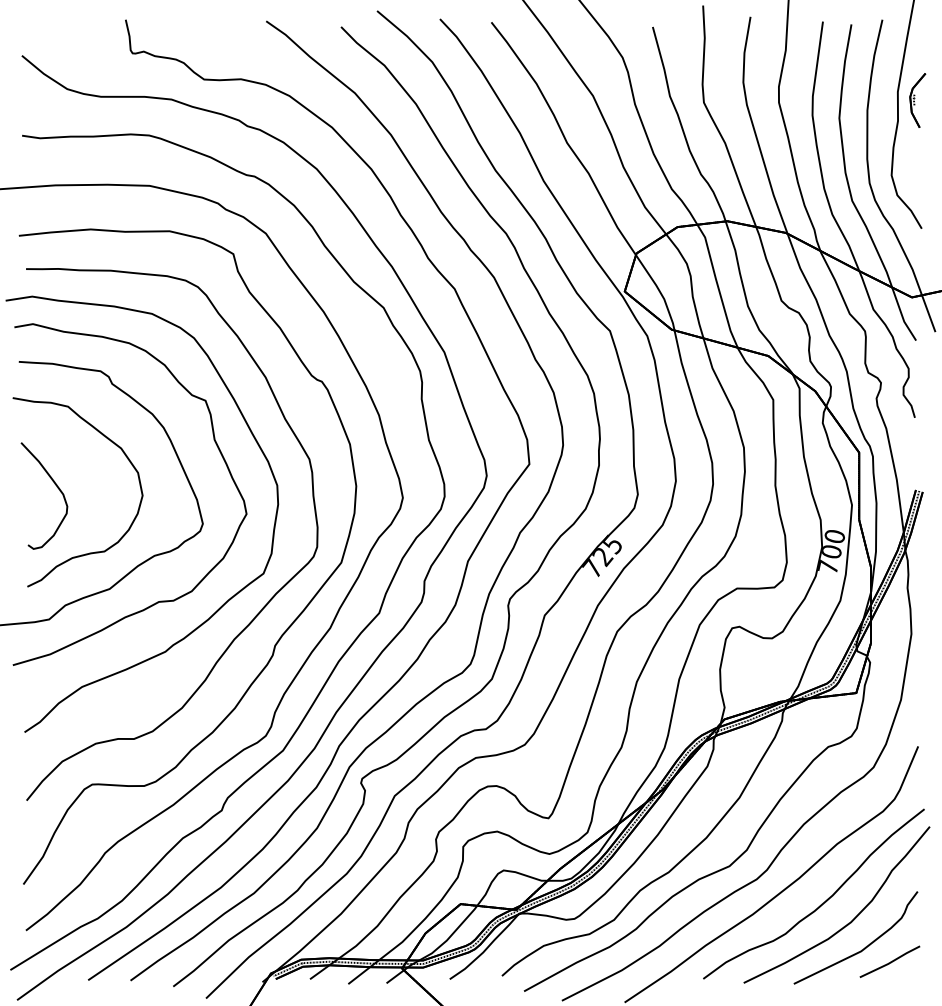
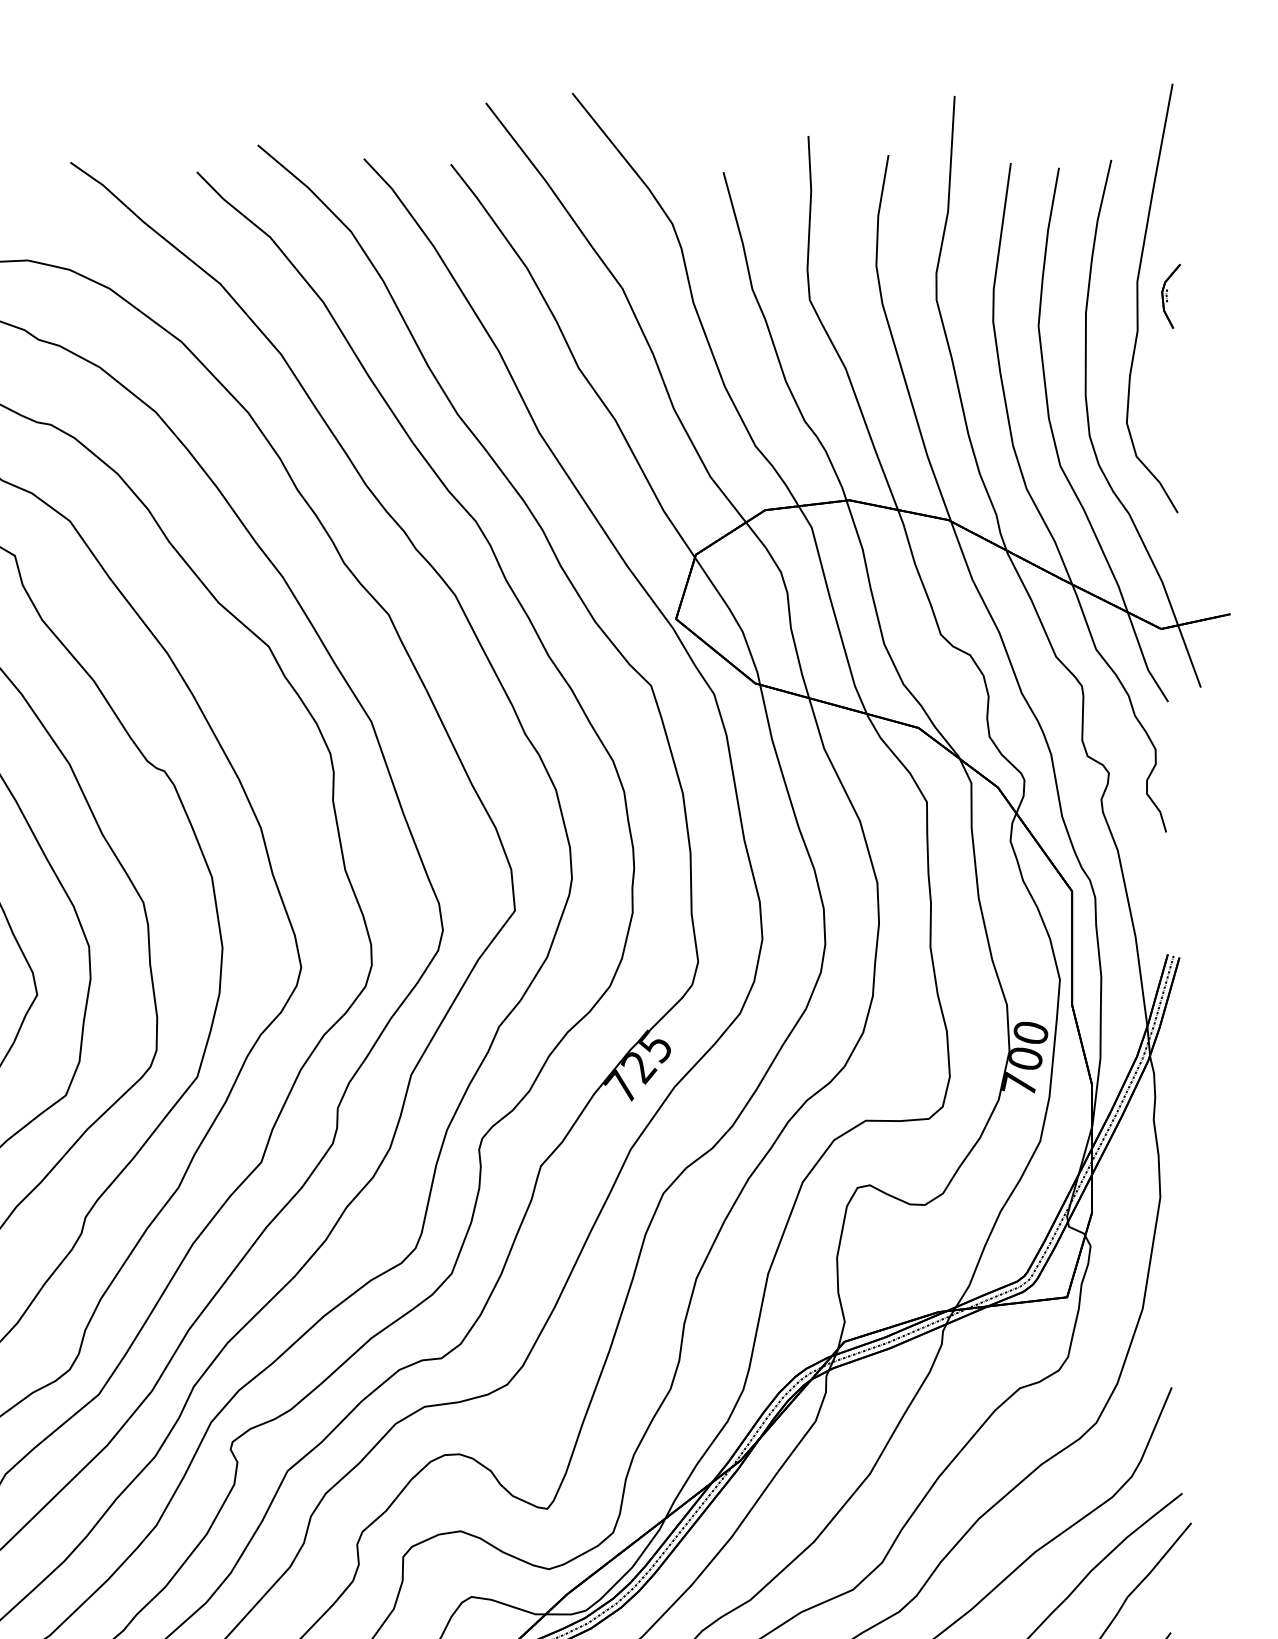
part: (917, 100) -> (1170, 296), size x0.7

